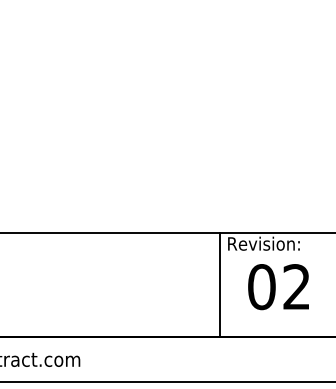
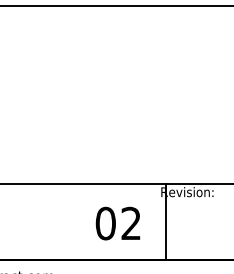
line: (220, 284) -> (166, 221), moved
text: (278, 287) -> (117, 223), moved

